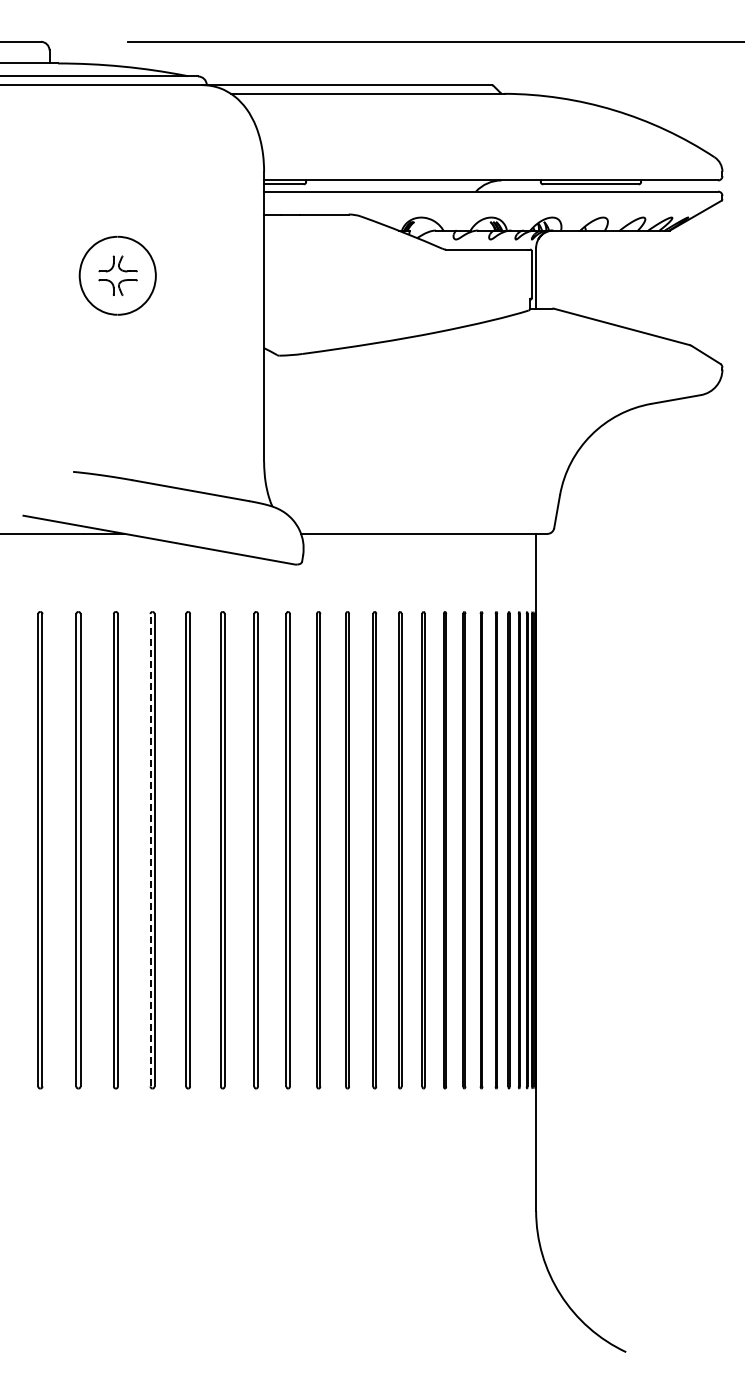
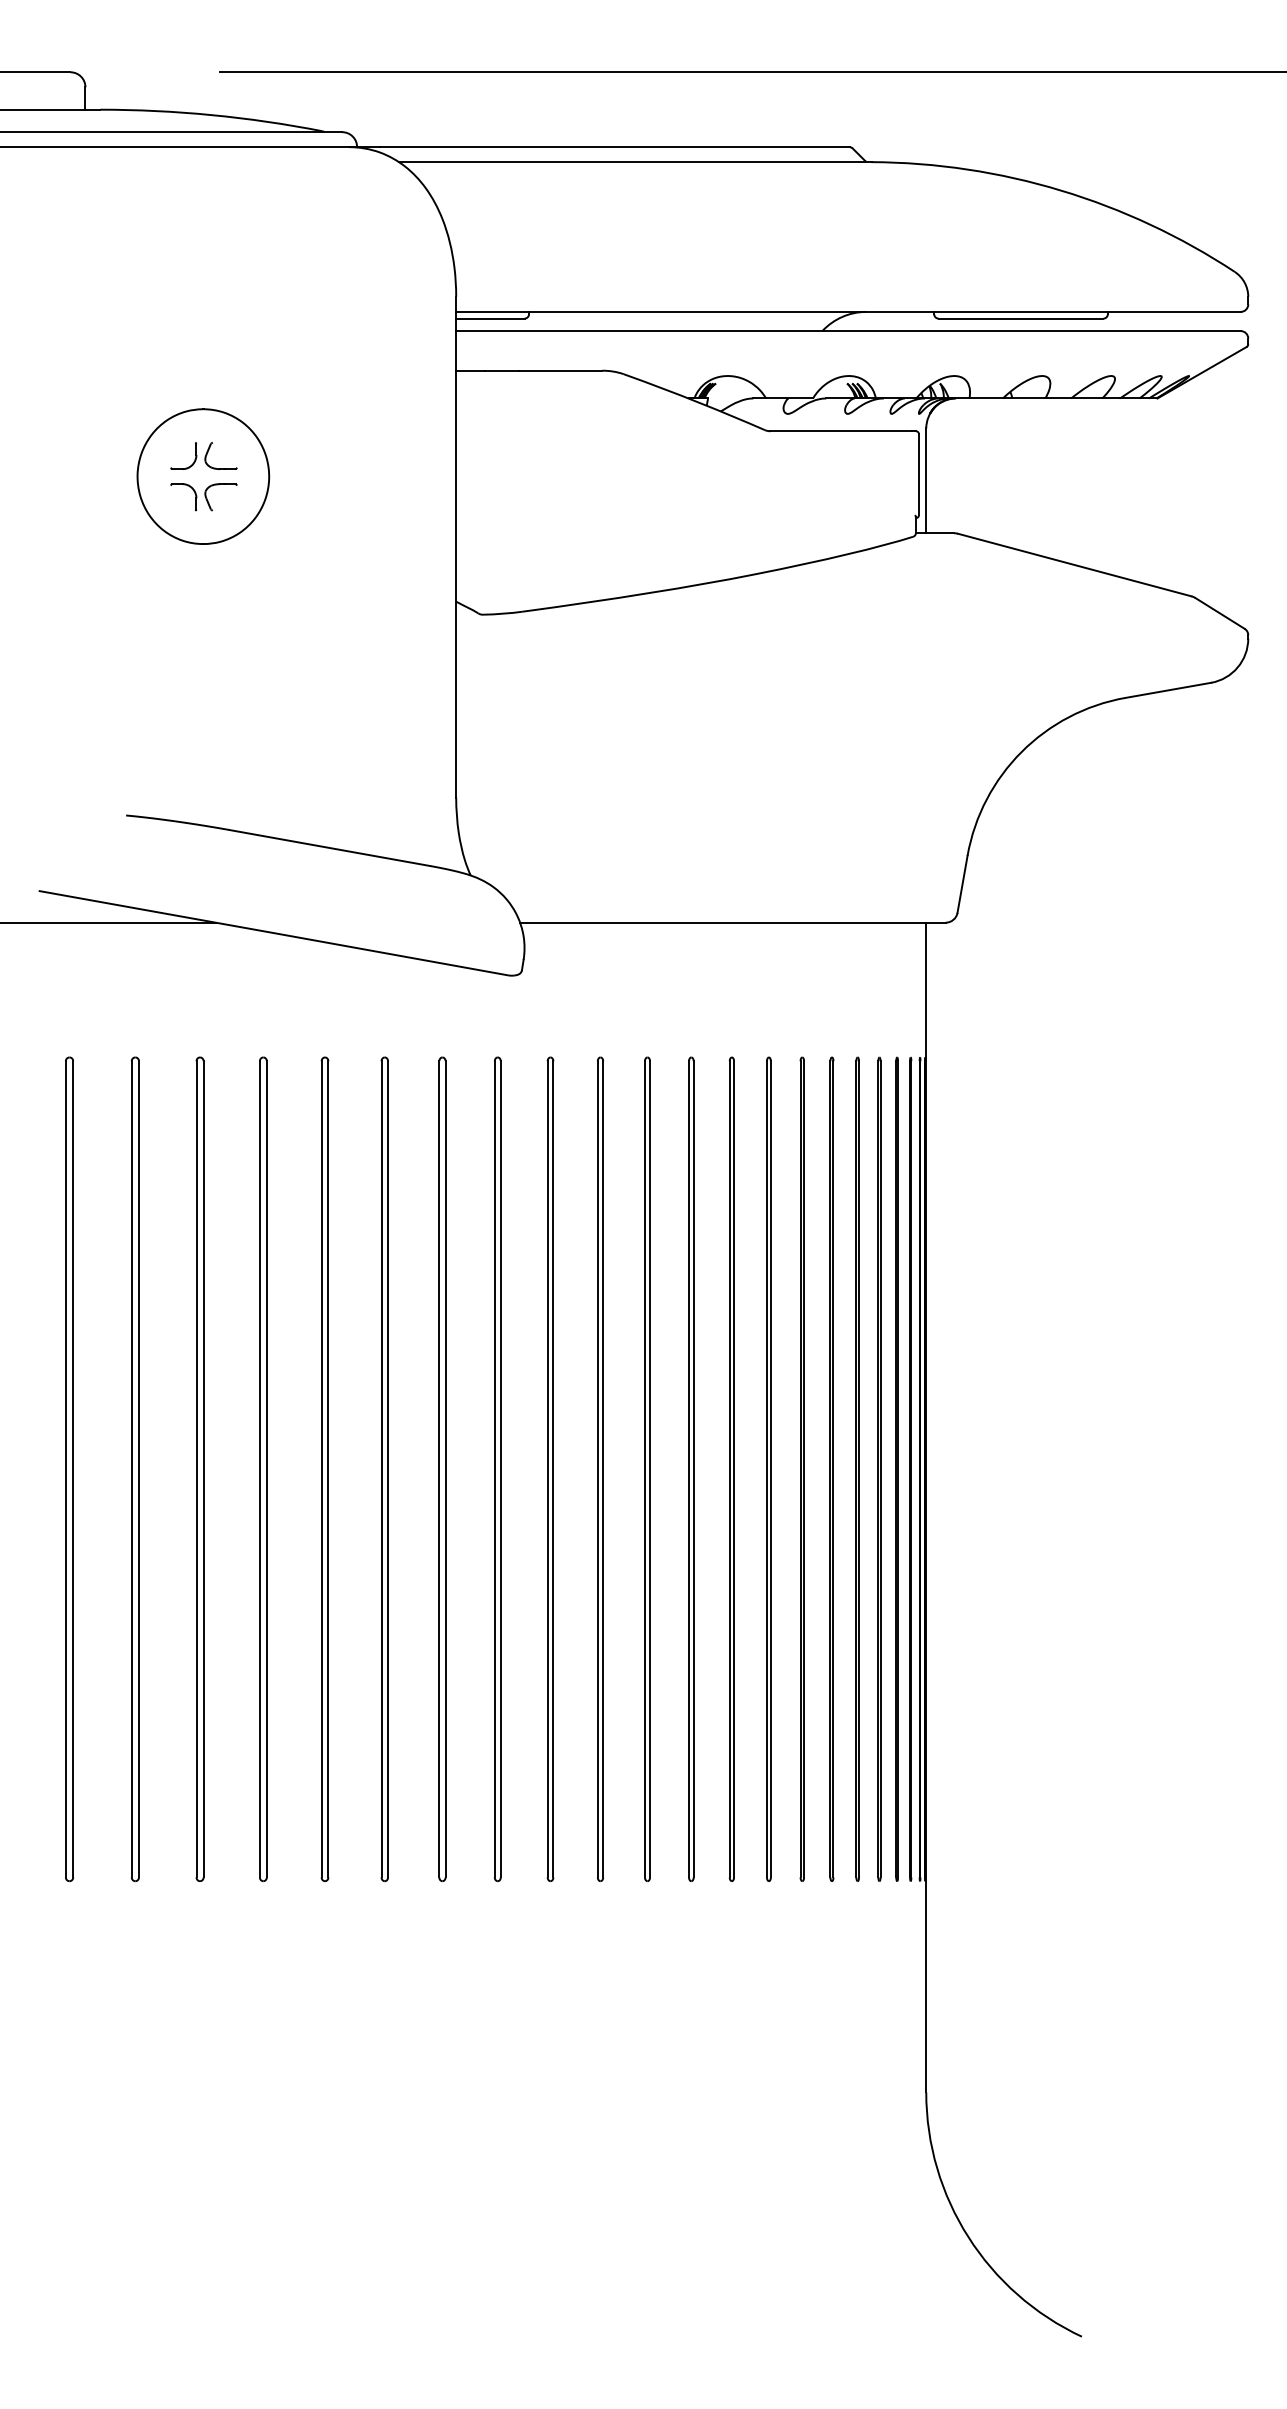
line: (150, 849) -> (259, 1468), dashed -> solid

